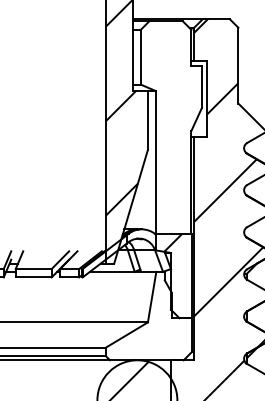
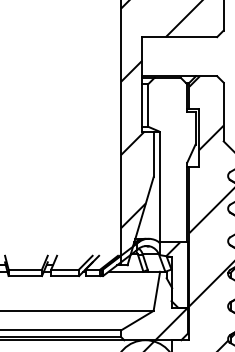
hatch: (170, 338) -> (171, 323), added

